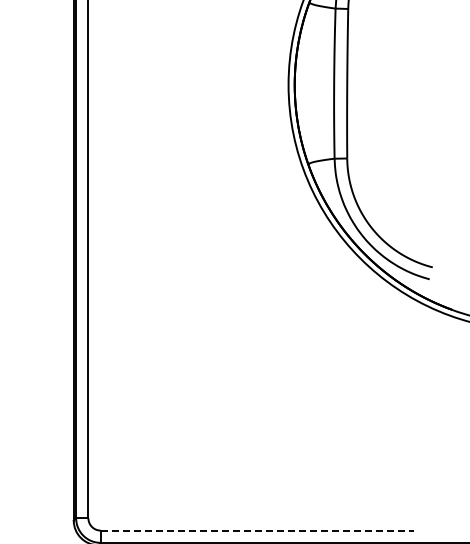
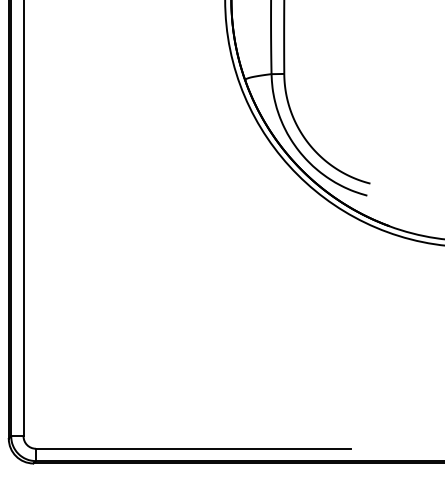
line: (257, 530) -> (193, 448), dashed -> solid

